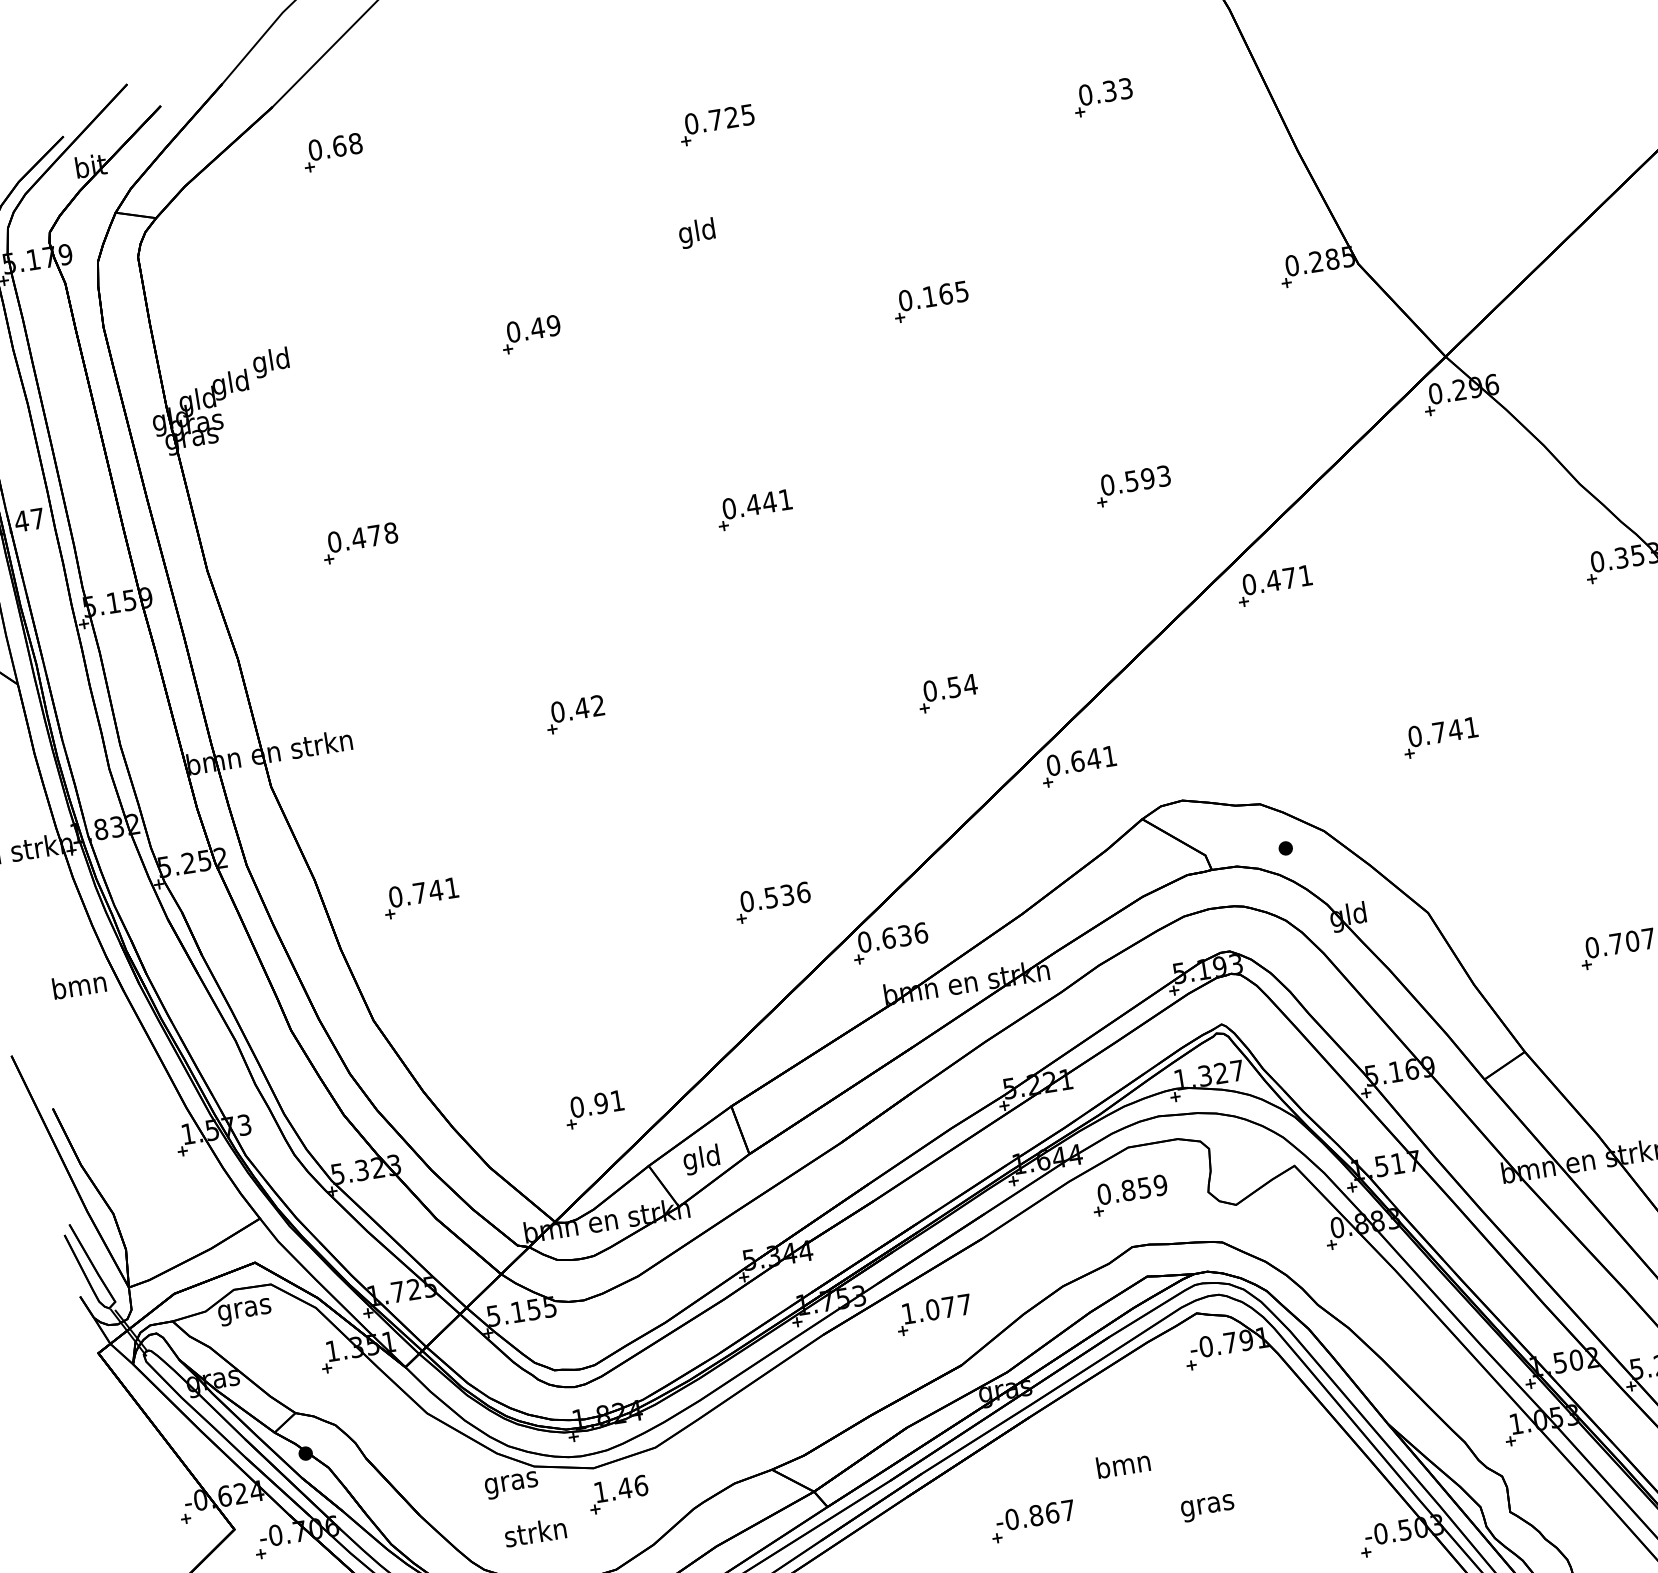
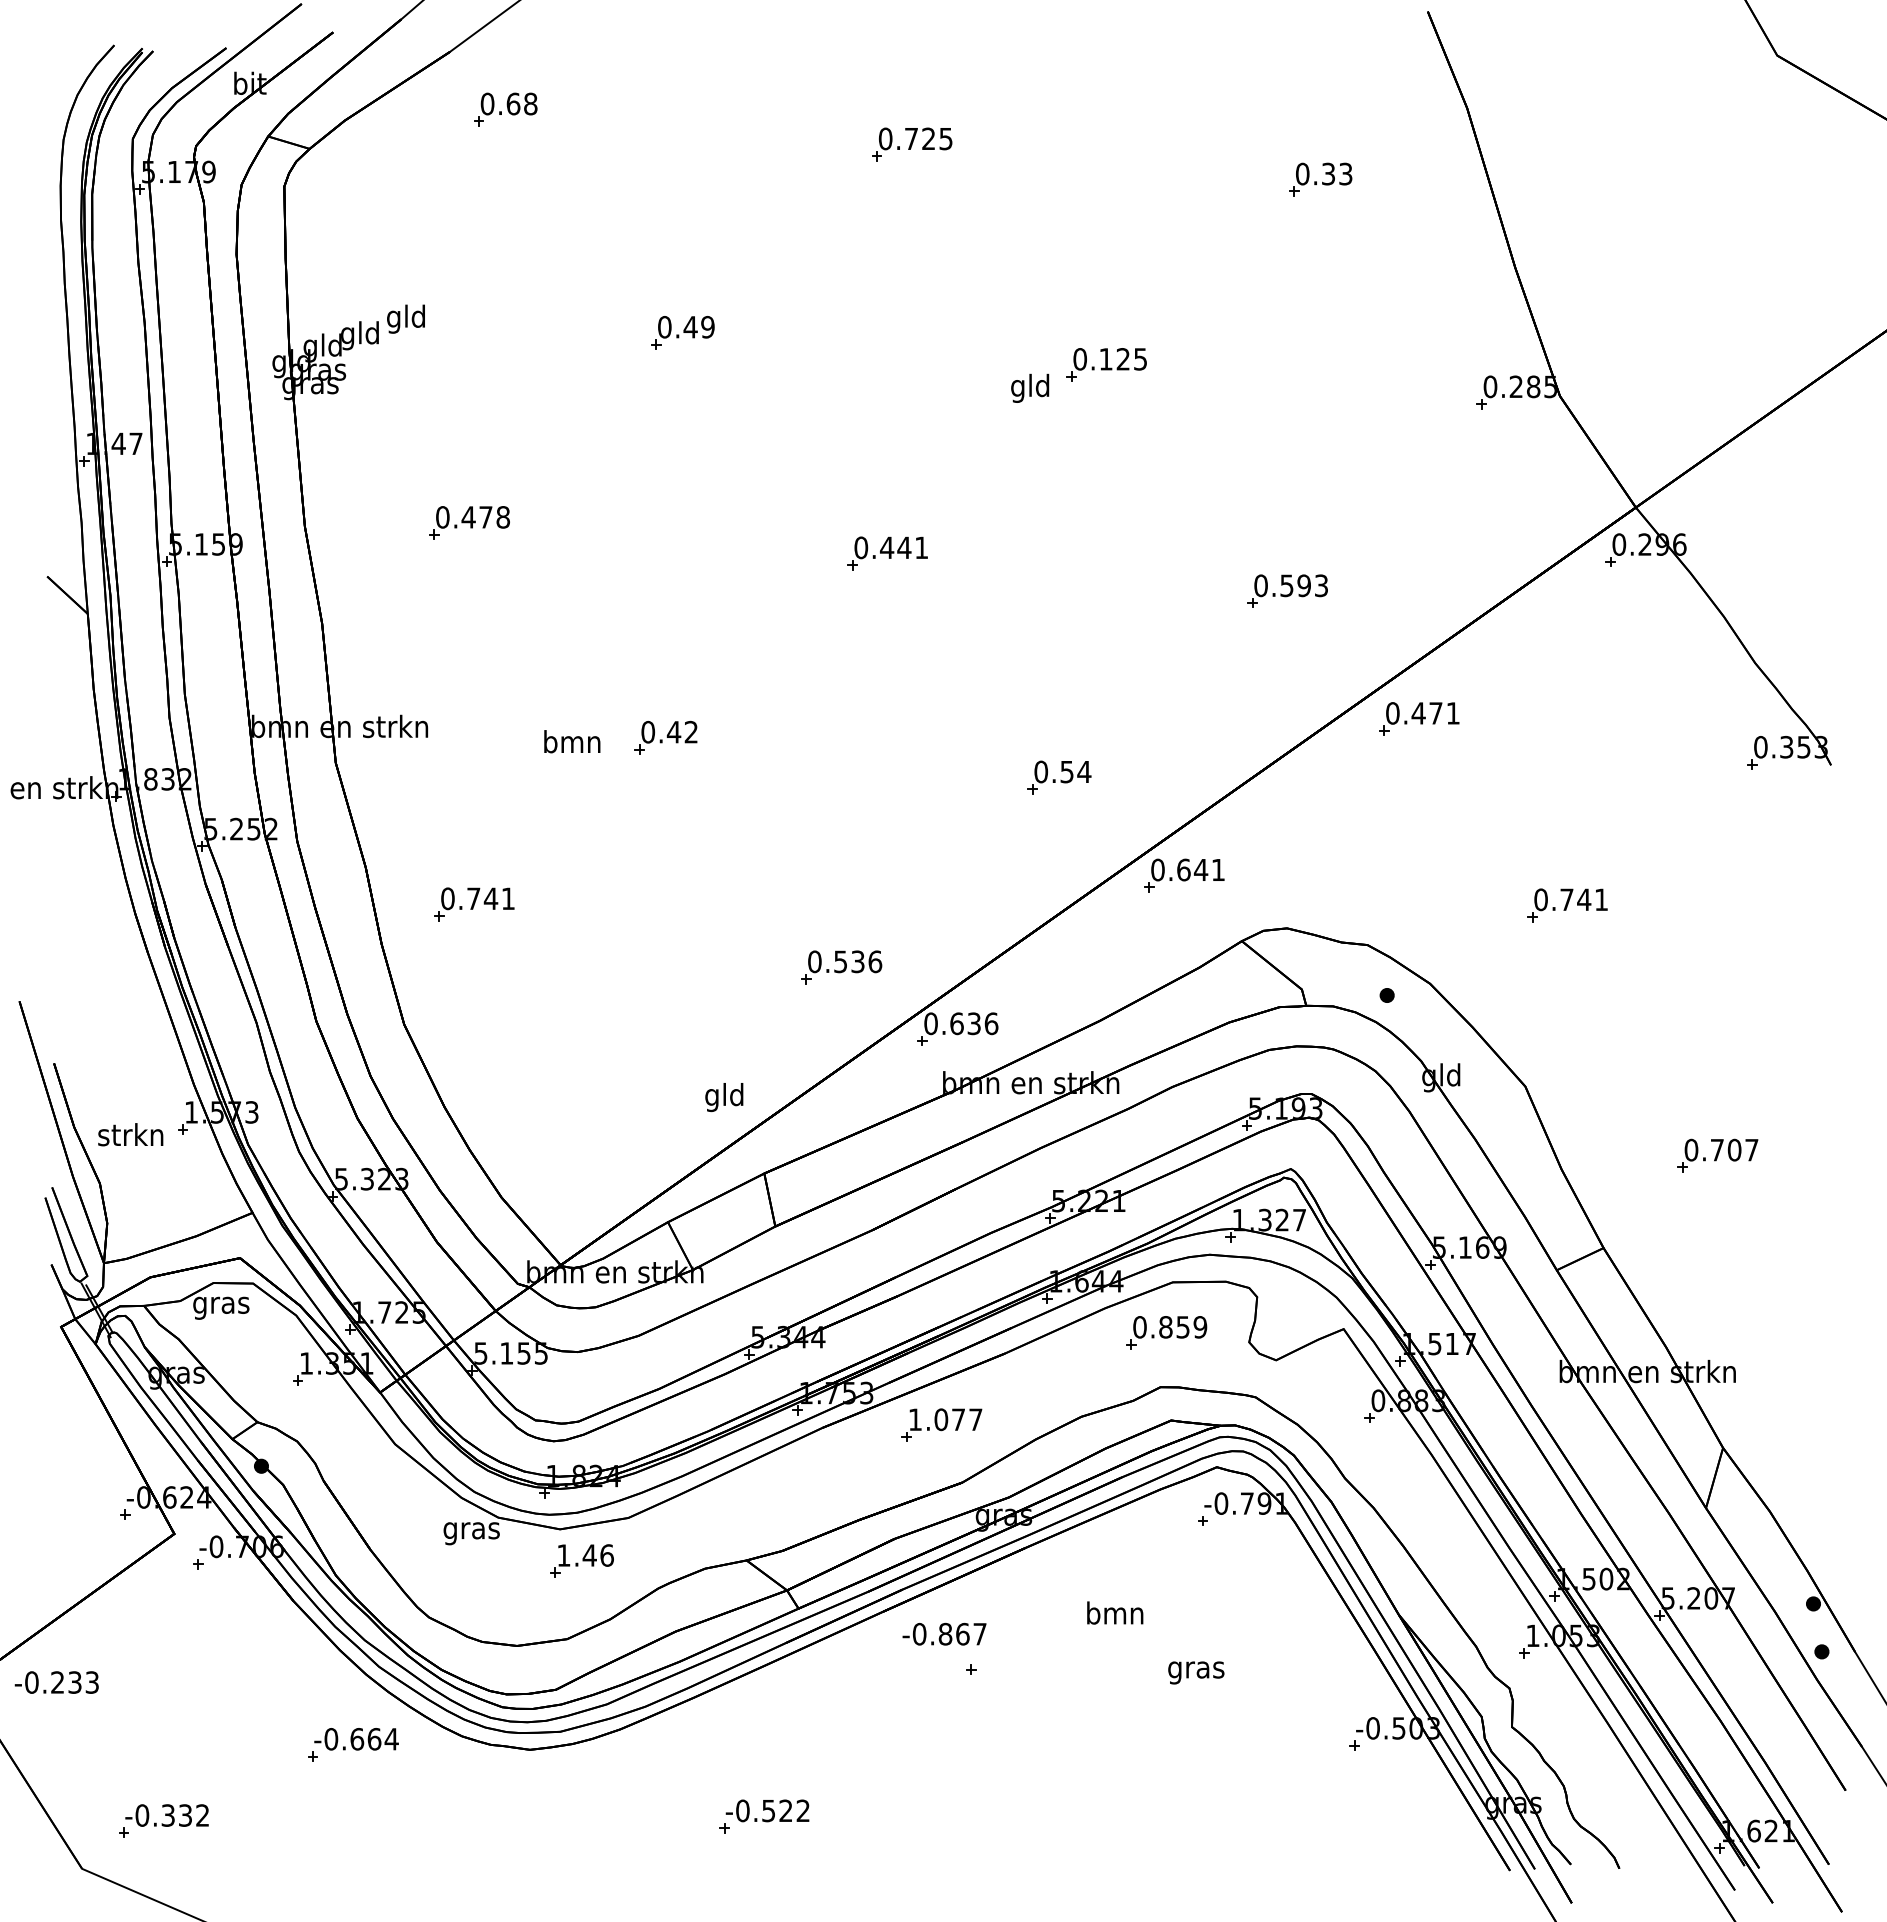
text: (697, 232) -> (1030, 387), moved
text: (946, 294) -> (1123, 359), 0.165 -> 0.125
text: (79, 984) -> (572, 741), moved
part: (594, 1109) -> (620, 1154), removed
text: (701, 1159) -> (724, 1097), moved
text: (1035, 1515) -> (944, 1633), moved
text: (535, 1532) -> (130, 1134), moved

